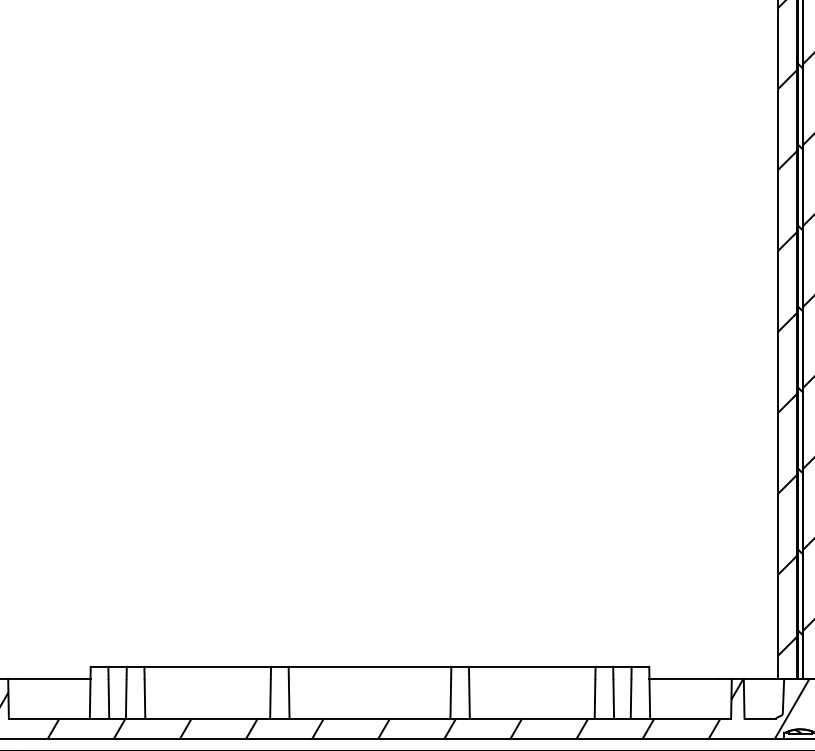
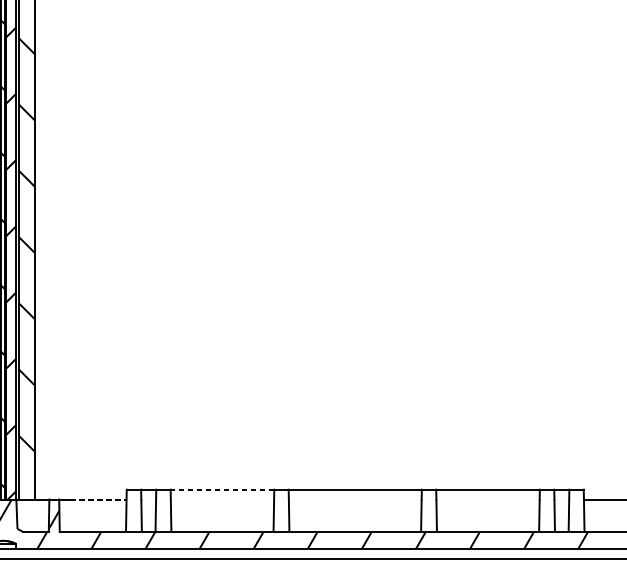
line: (207, 666) -> (222, 489), solid -> dashed
line: (55, 678) -> (97, 499), solid -> dashed

